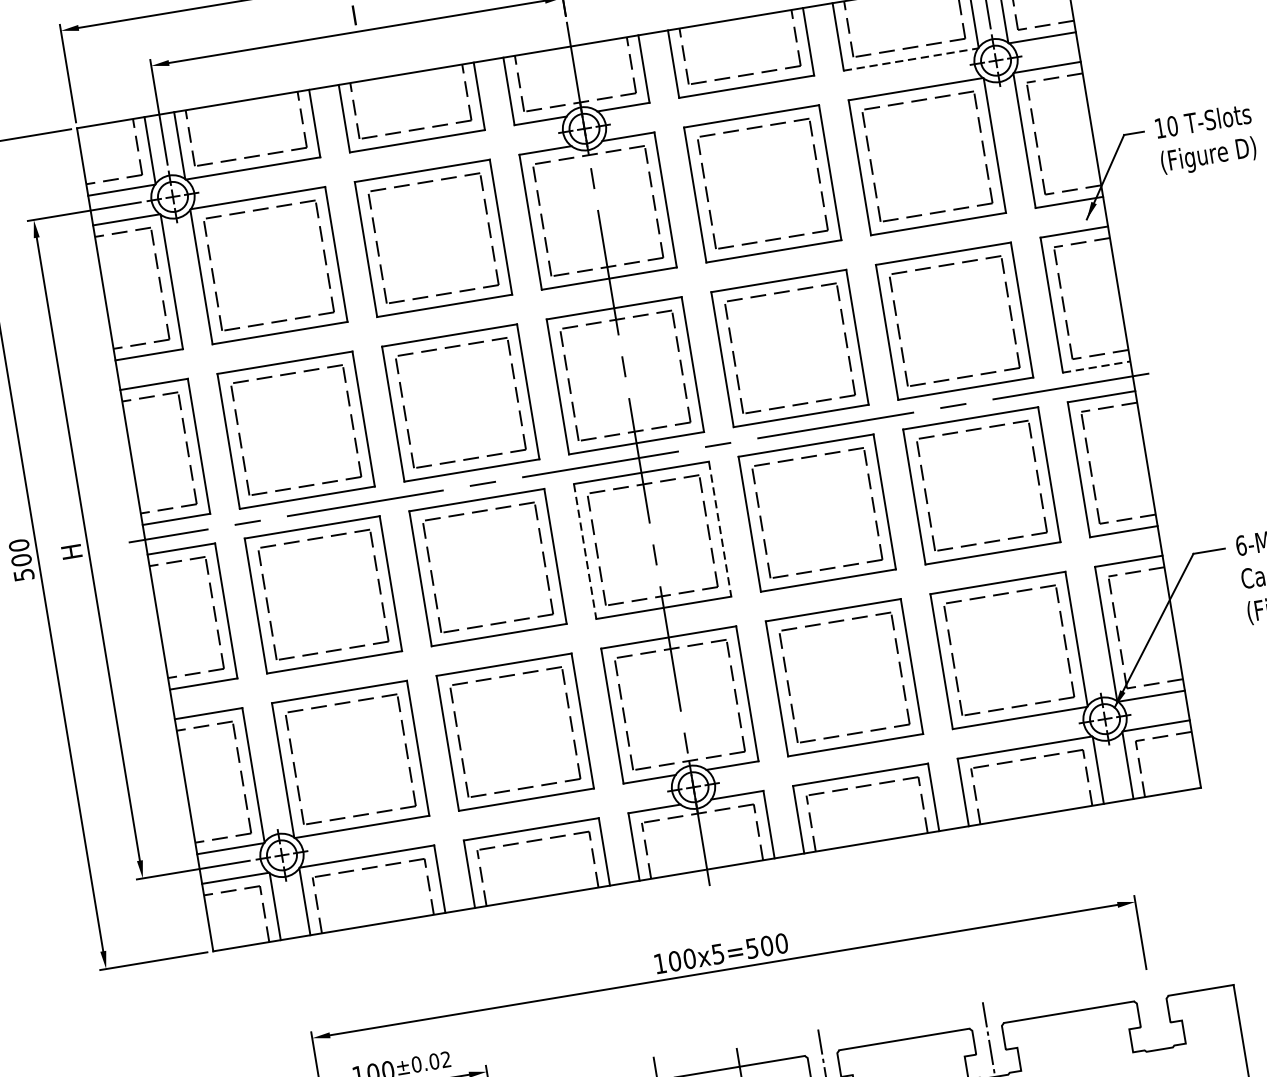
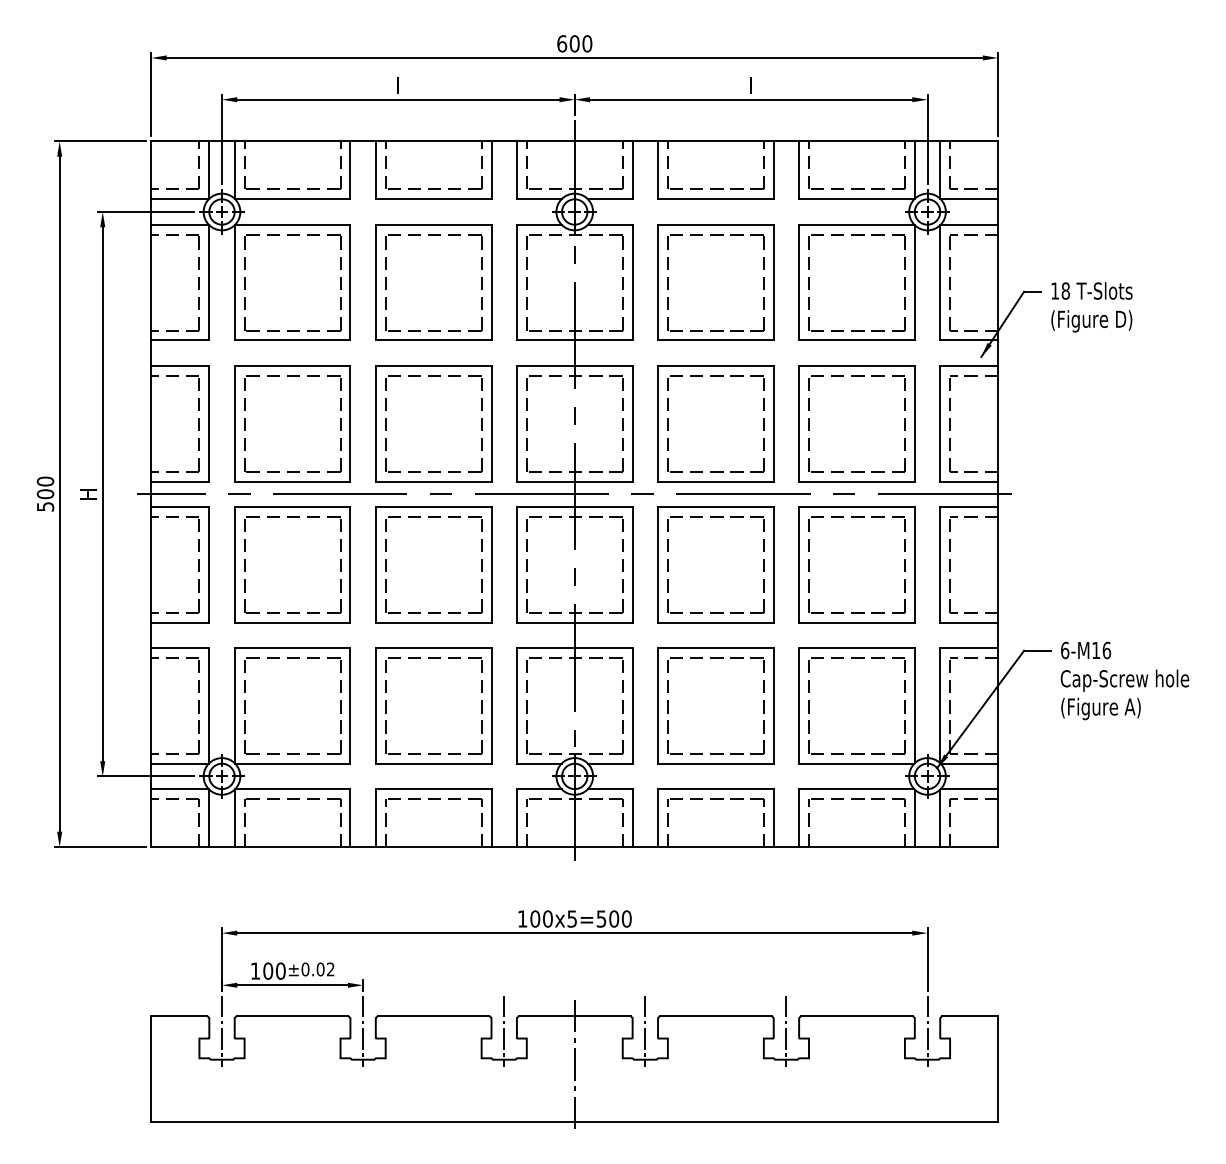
line: (910, 59) -> (856, 199), dashed -> solid
text: (1172, 125) -> (1065, 290), 10 -> 18
line: (1097, 366) -> (969, 481), dashed -> solid
line: (719, 528) -> (632, 564), dashed -> solid
line: (584, 551) -> (516, 564), dashed -> solid
line: (1154, 1015) -> (927, 1030), added

